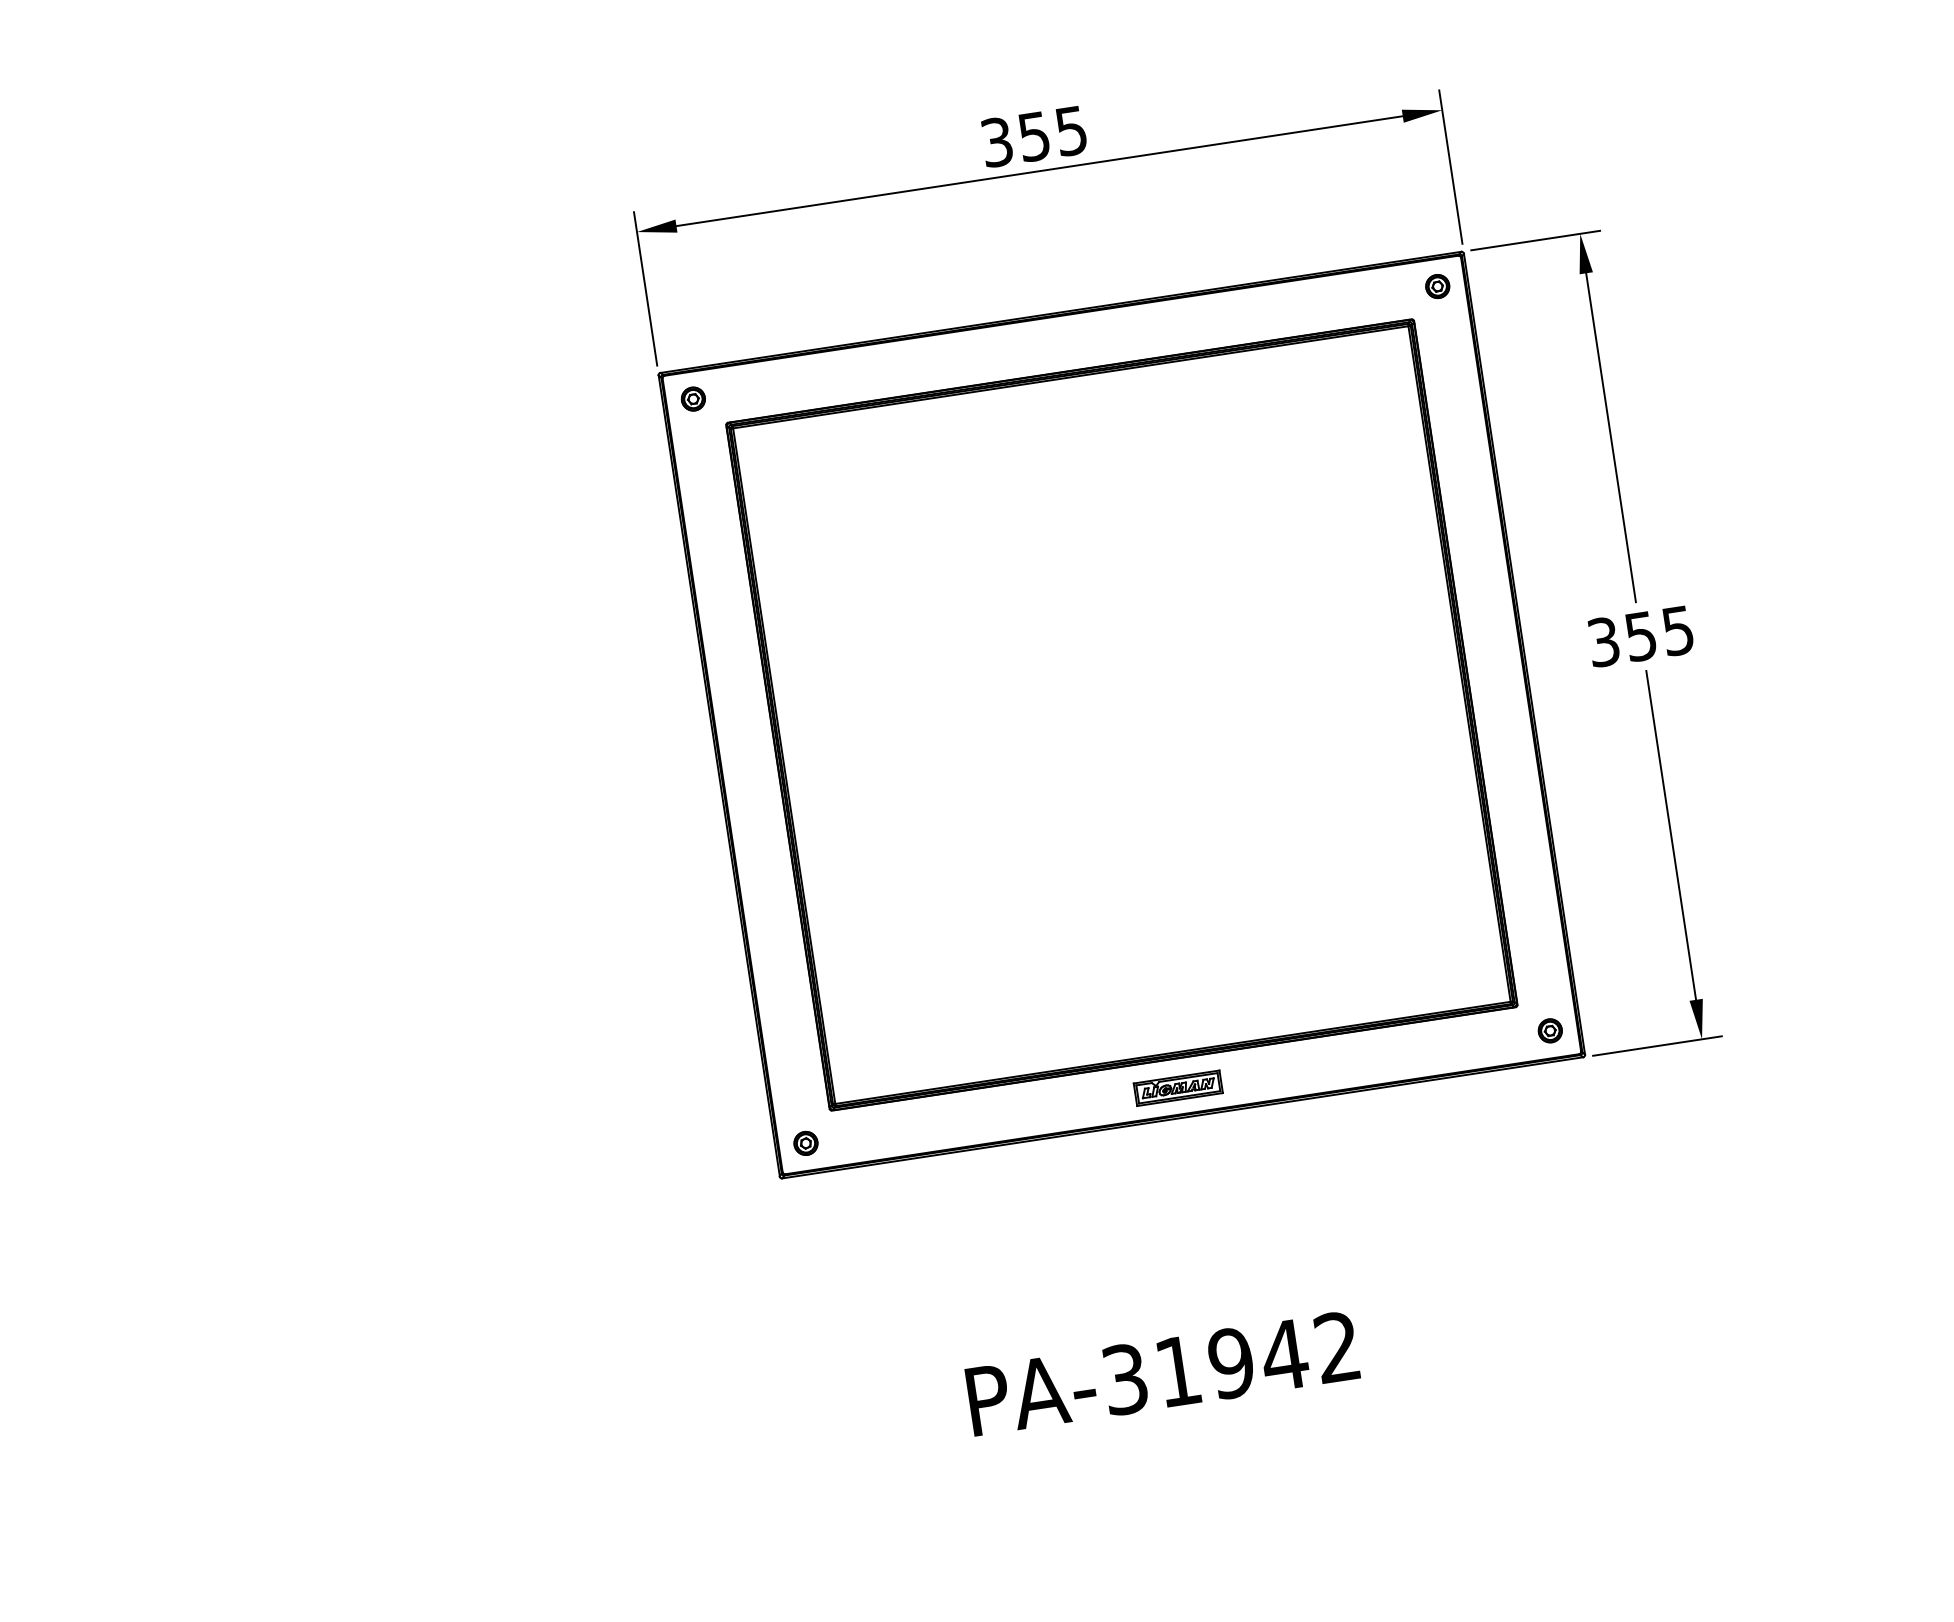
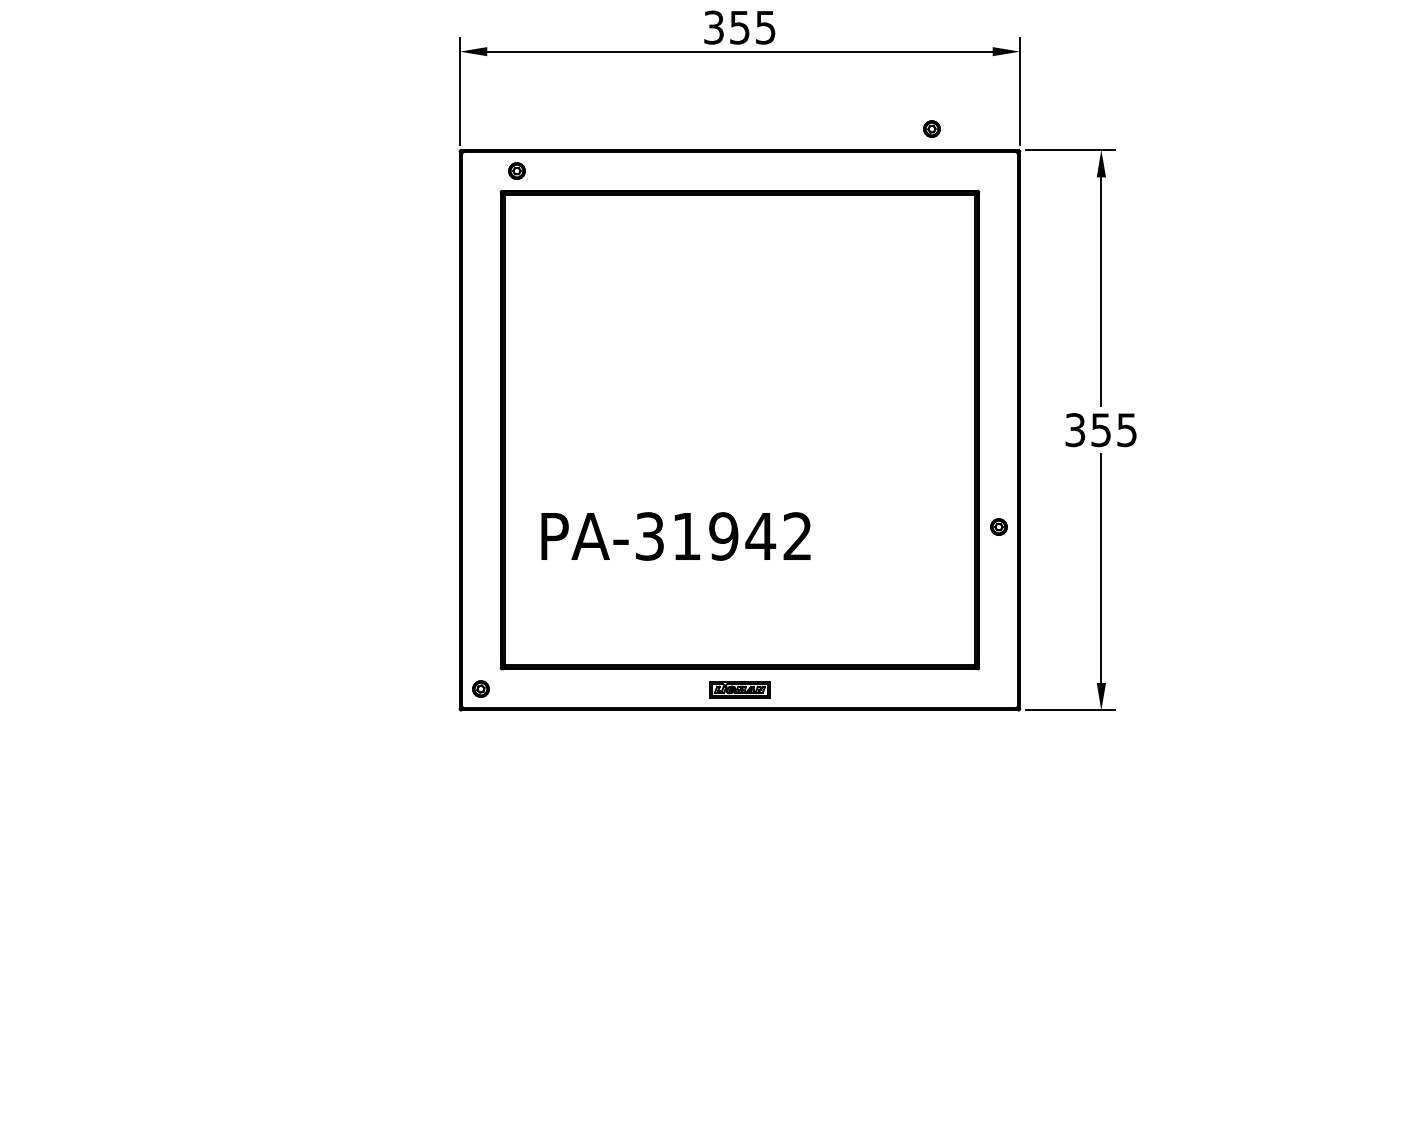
part: (1436, 285) -> (931, 128), moved
part: (692, 398) -> (516, 170), moved
part: (1549, 1030) -> (998, 526), moved
text: (1162, 1373) -> (675, 536), moved

